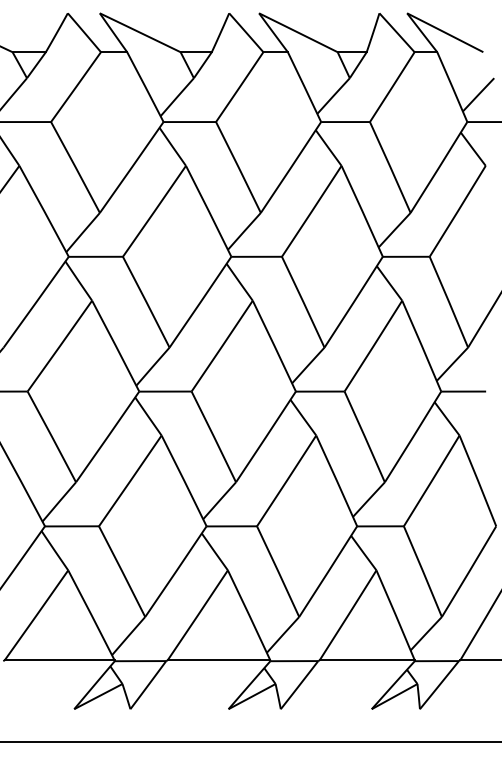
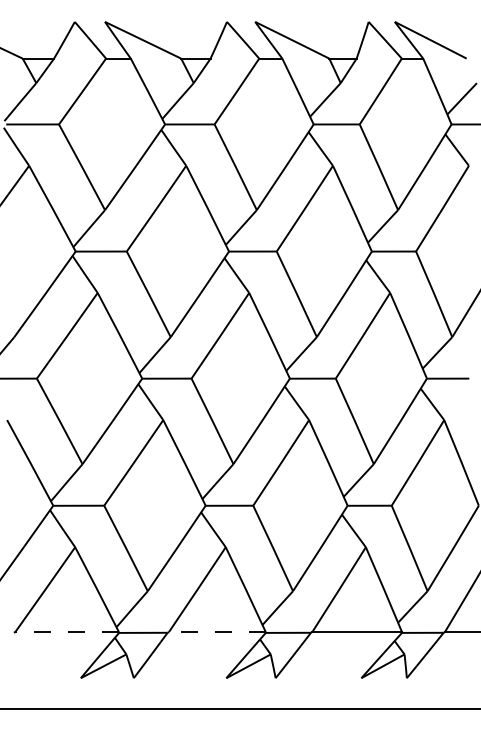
line: (60, 660) -> (67, 632), solid -> dashed
line: (218, 660) -> (216, 632), solid -> dashed

